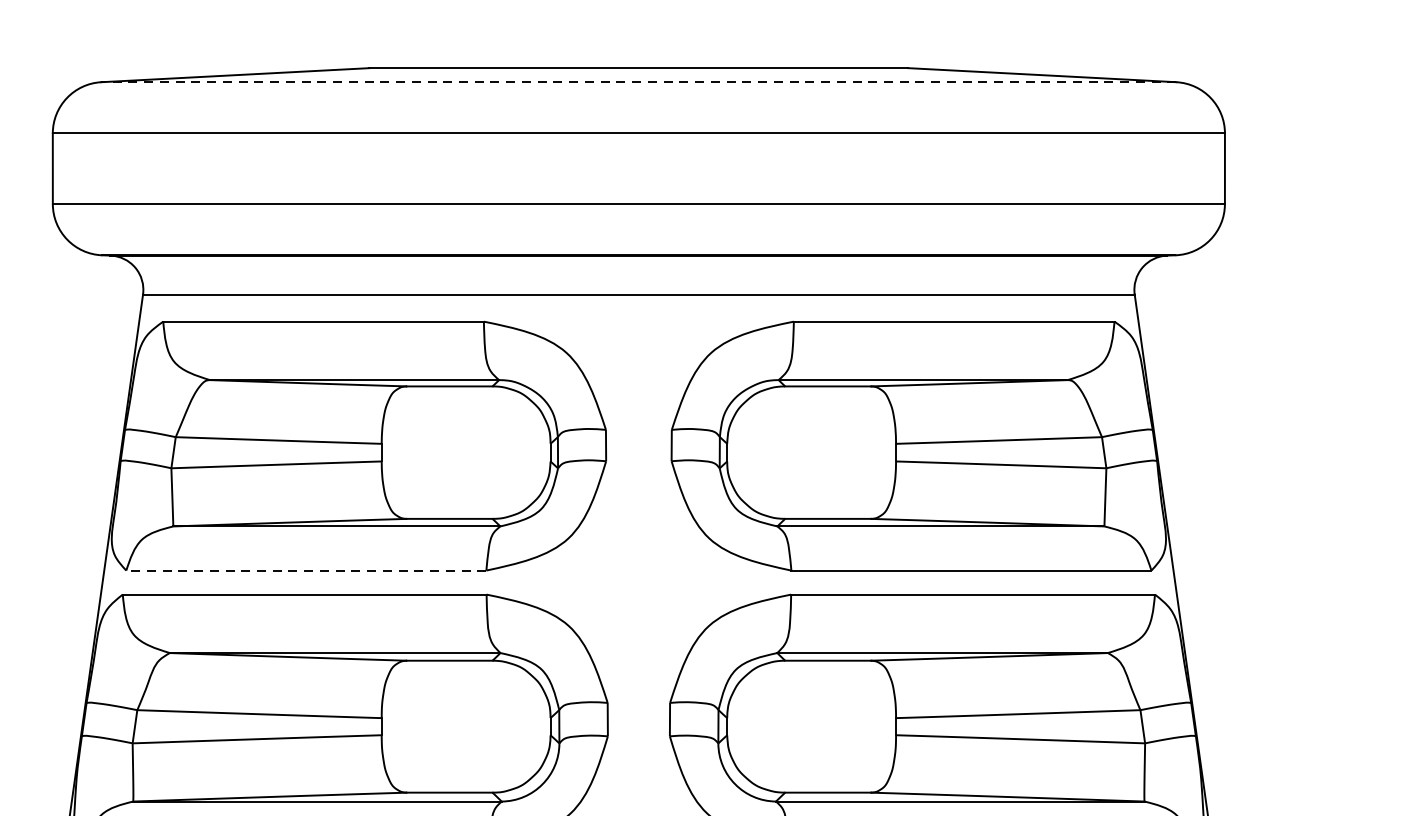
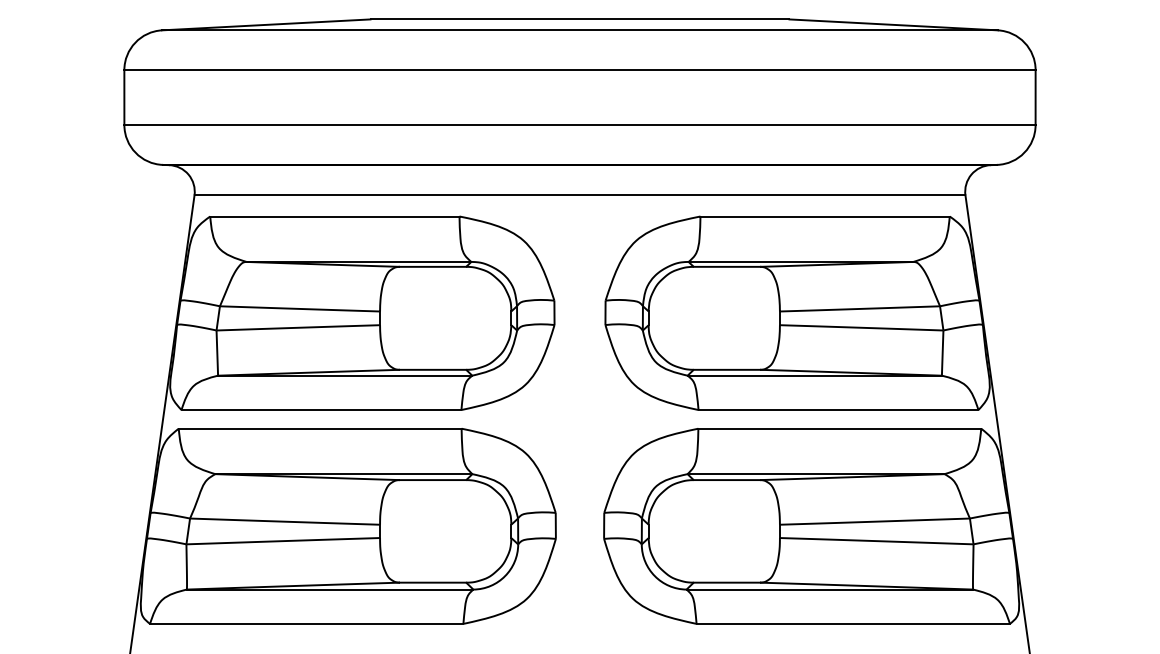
line: (639, 82) -> (580, 30), dashed -> solid
line: (306, 571) -> (321, 410), dashed -> solid

